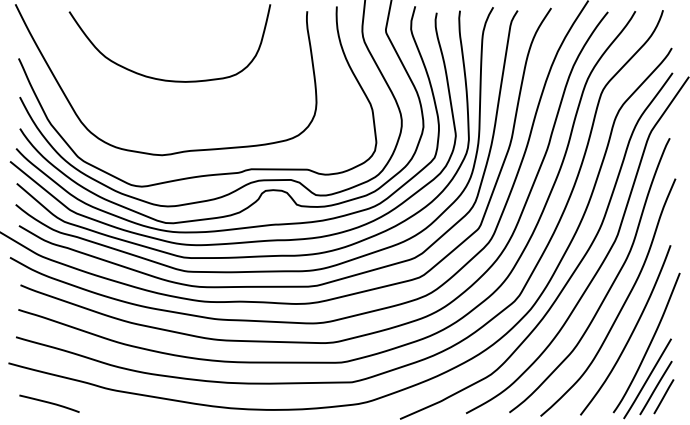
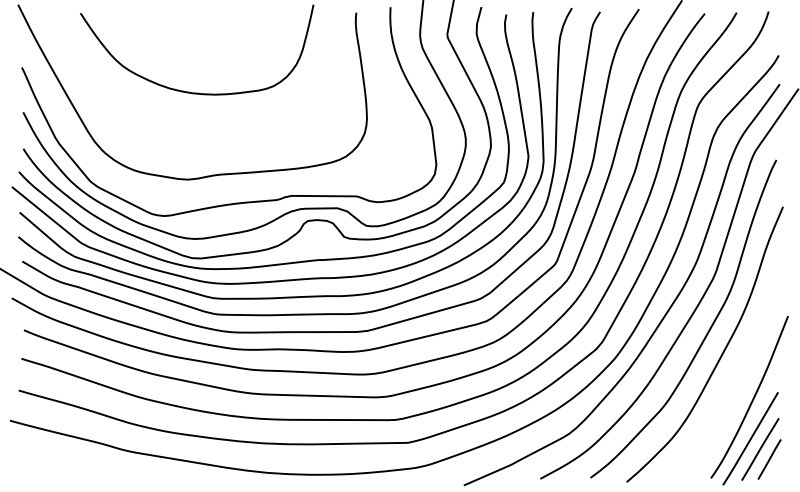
curve: (631, 333) -> (731, 386), removed
curve: (49, 403) -> (57, 467), removed

